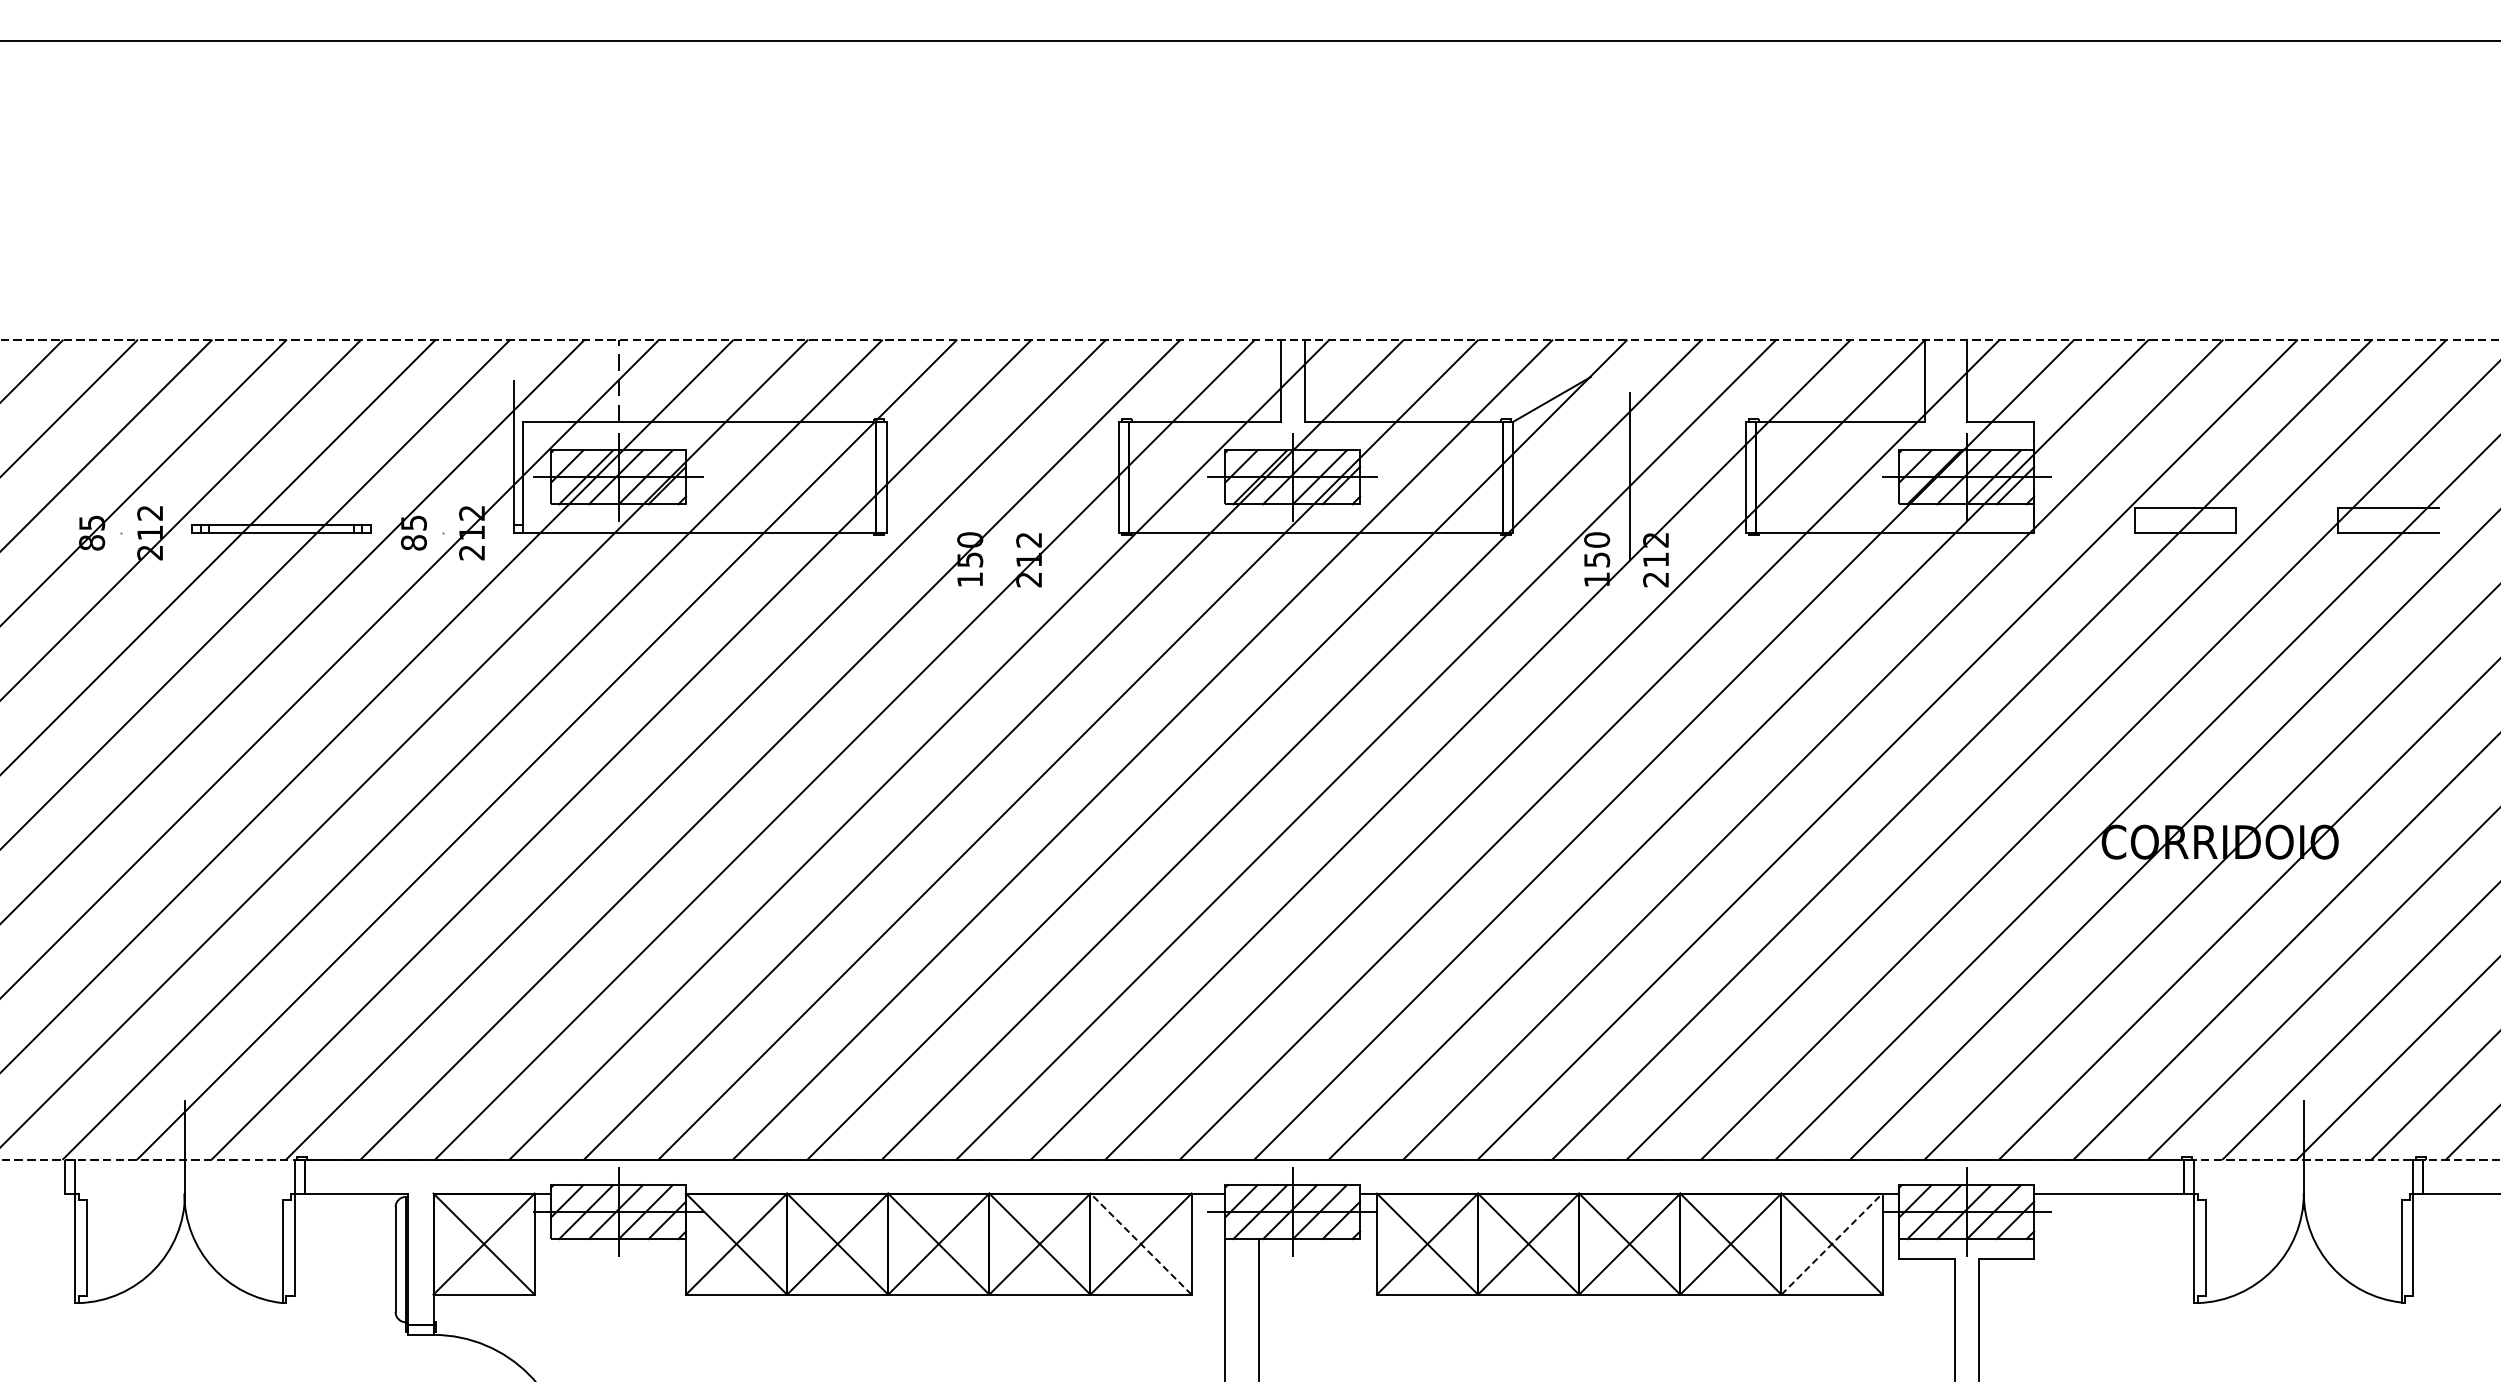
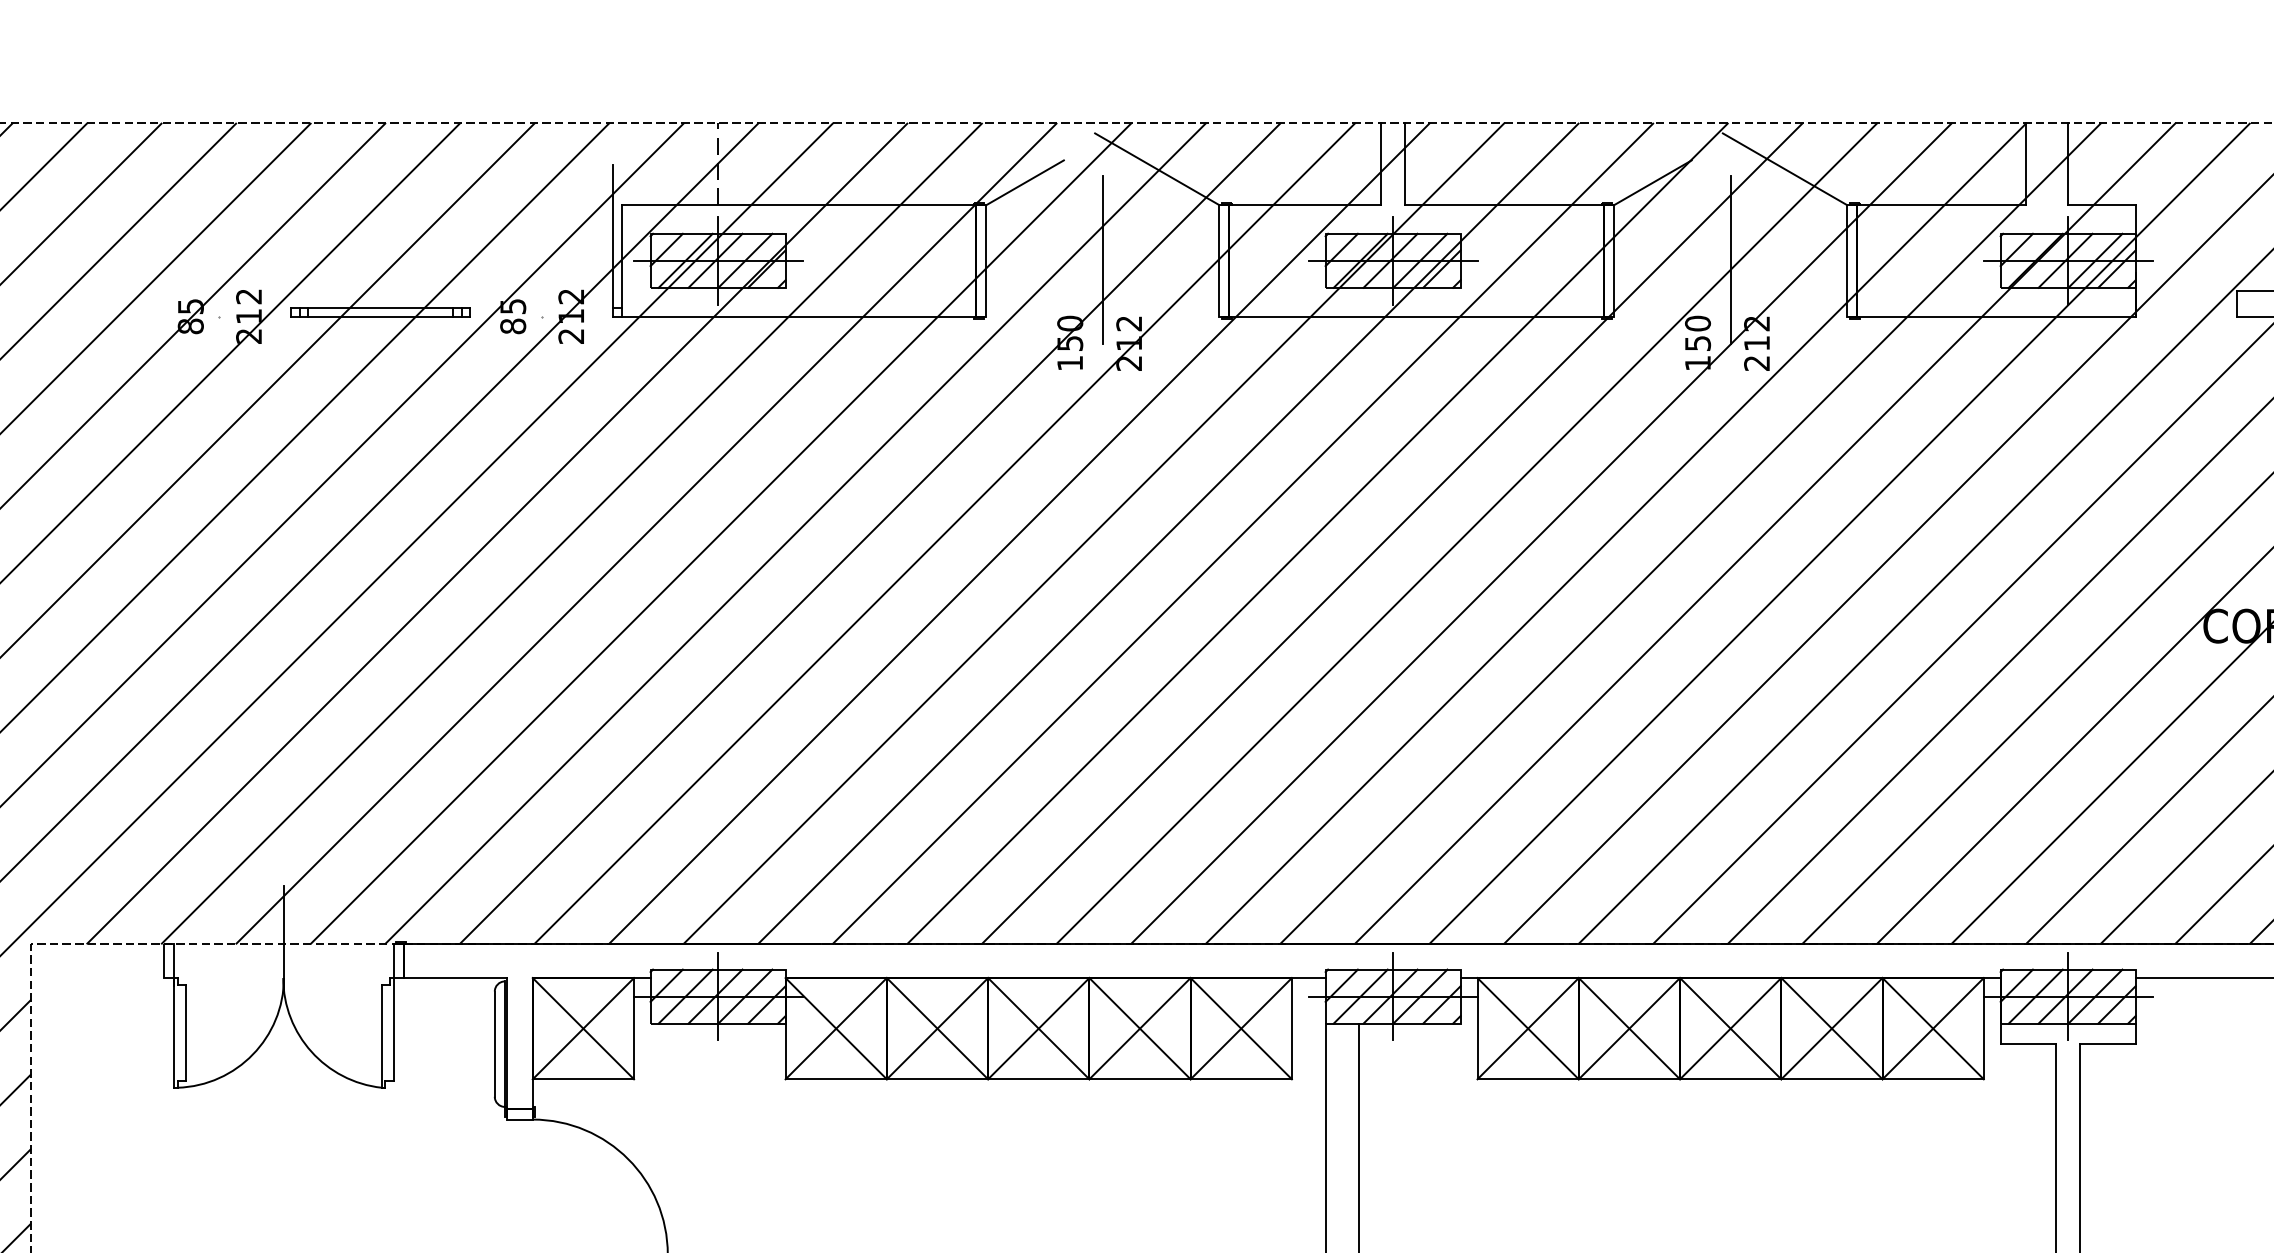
line: (1057, 385) -> (1157, 168), added
line: (1683, 385) -> (1784, 168), added
line: (924, 399) -> (1024, 182), added
line: (1002, 476) -> (1102, 259), added
line: (1140, 1243) -> (1240, 1028), dashed -> solid
line: (1832, 1243) -> (1933, 1028), dashed -> solid

